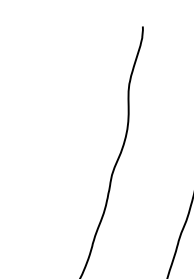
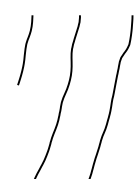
curve: (49, 86) -> (25, 50), added

